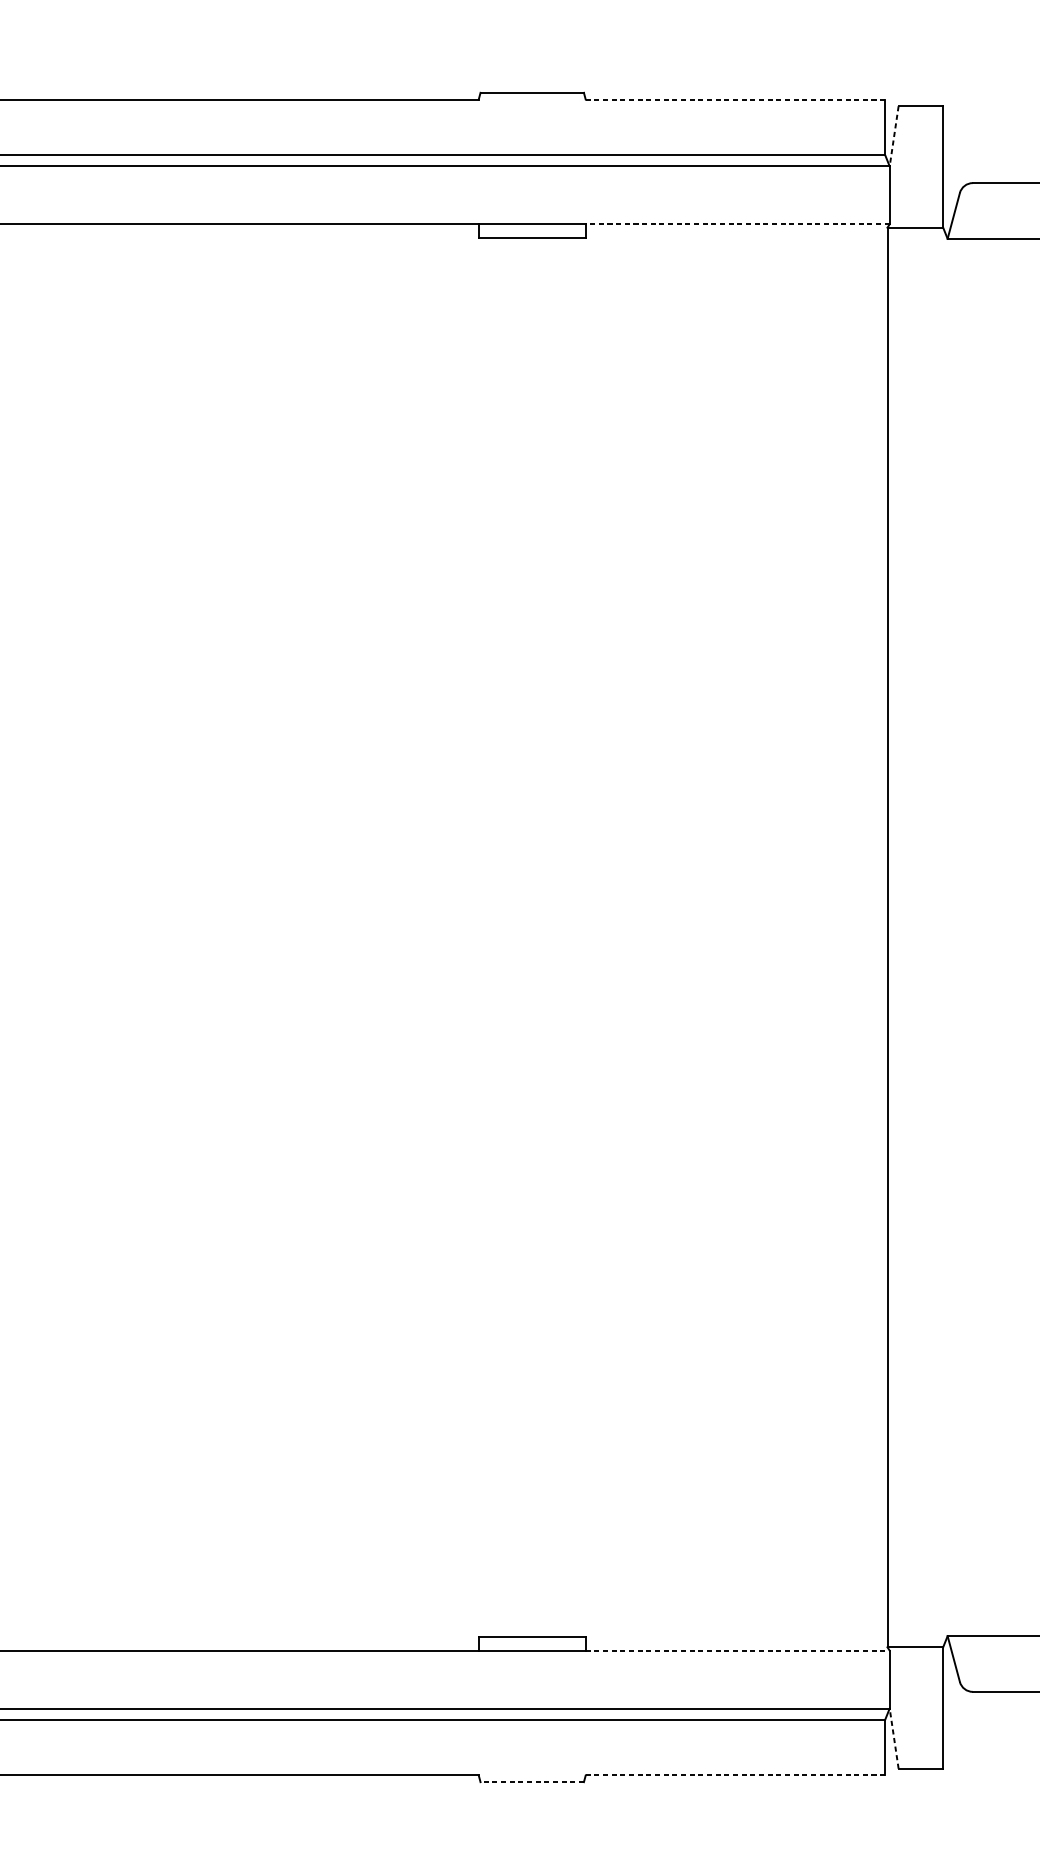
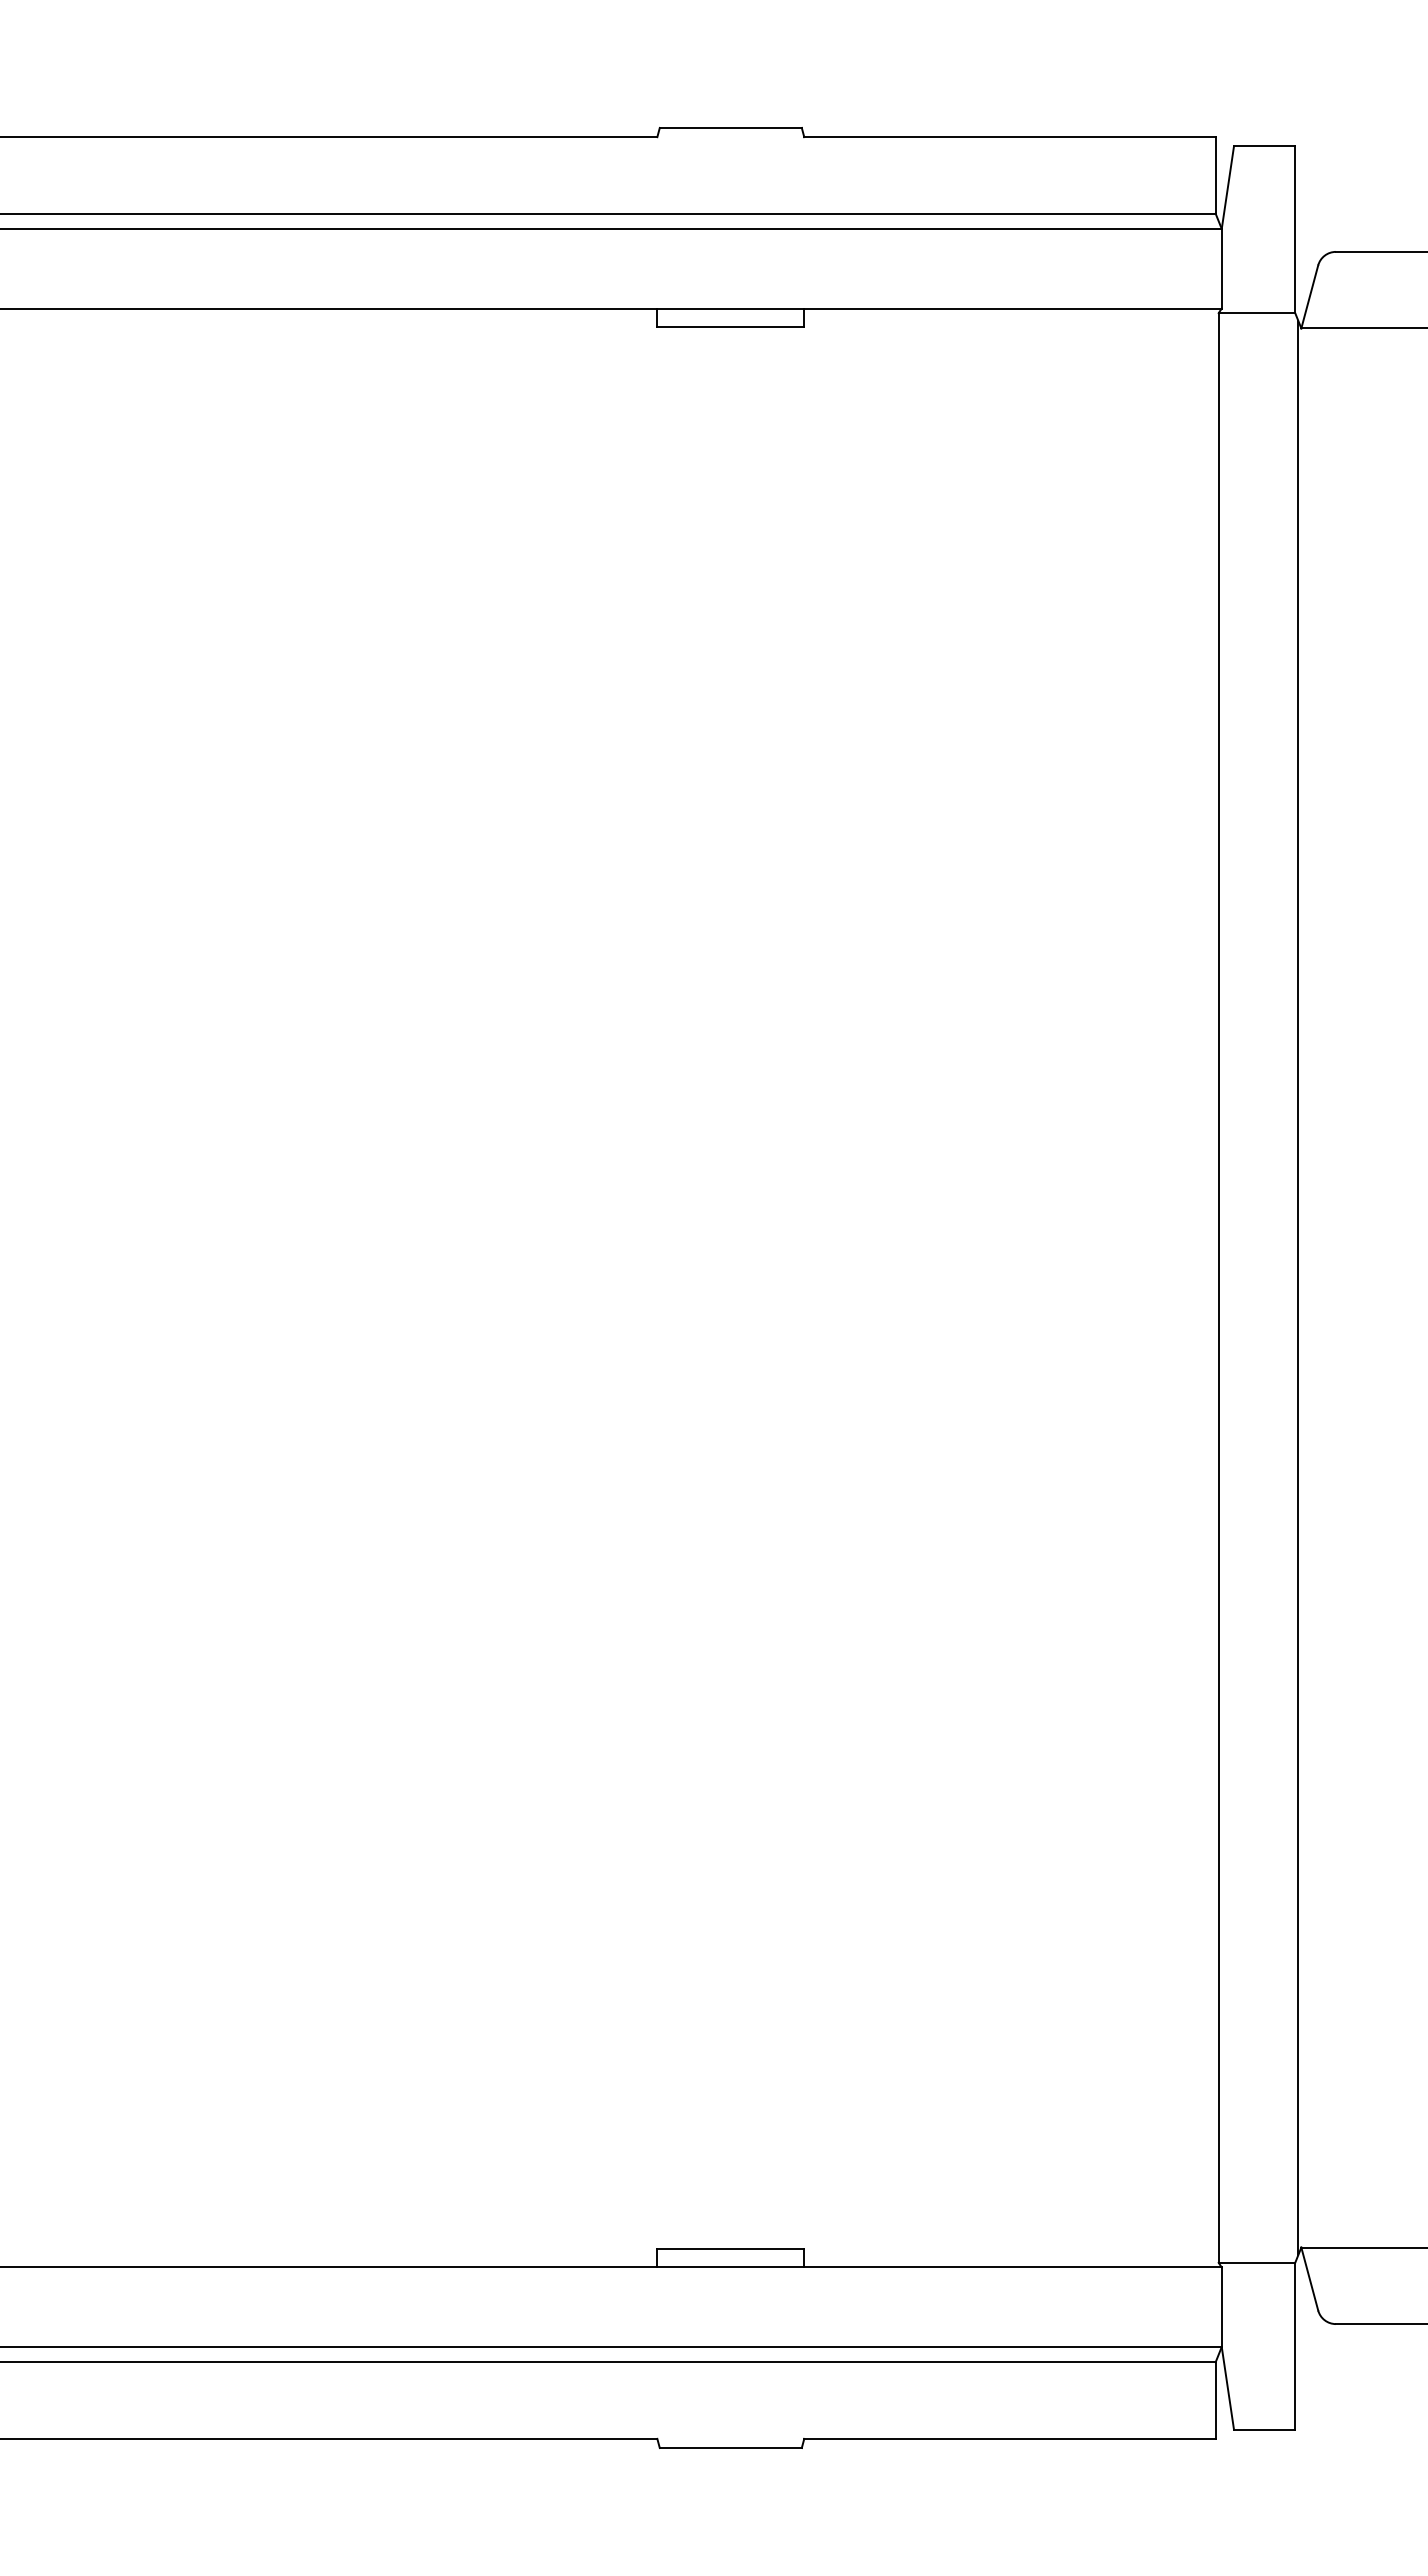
line: (735, 99) -> (1009, 137), dashed -> solid
line: (893, 136) -> (1227, 187), dashed -> solid
line: (738, 224) -> (1013, 308), dashed -> solid
line: (945, 937) -> (1298, 1287), added
line: (738, 1650) -> (1013, 2267), dashed -> solid
line: (893, 1738) -> (1227, 2388), dashed -> solid
line: (735, 1775) -> (1009, 2438), dashed -> solid
line: (532, 1782) -> (730, 2448), dashed -> solid

